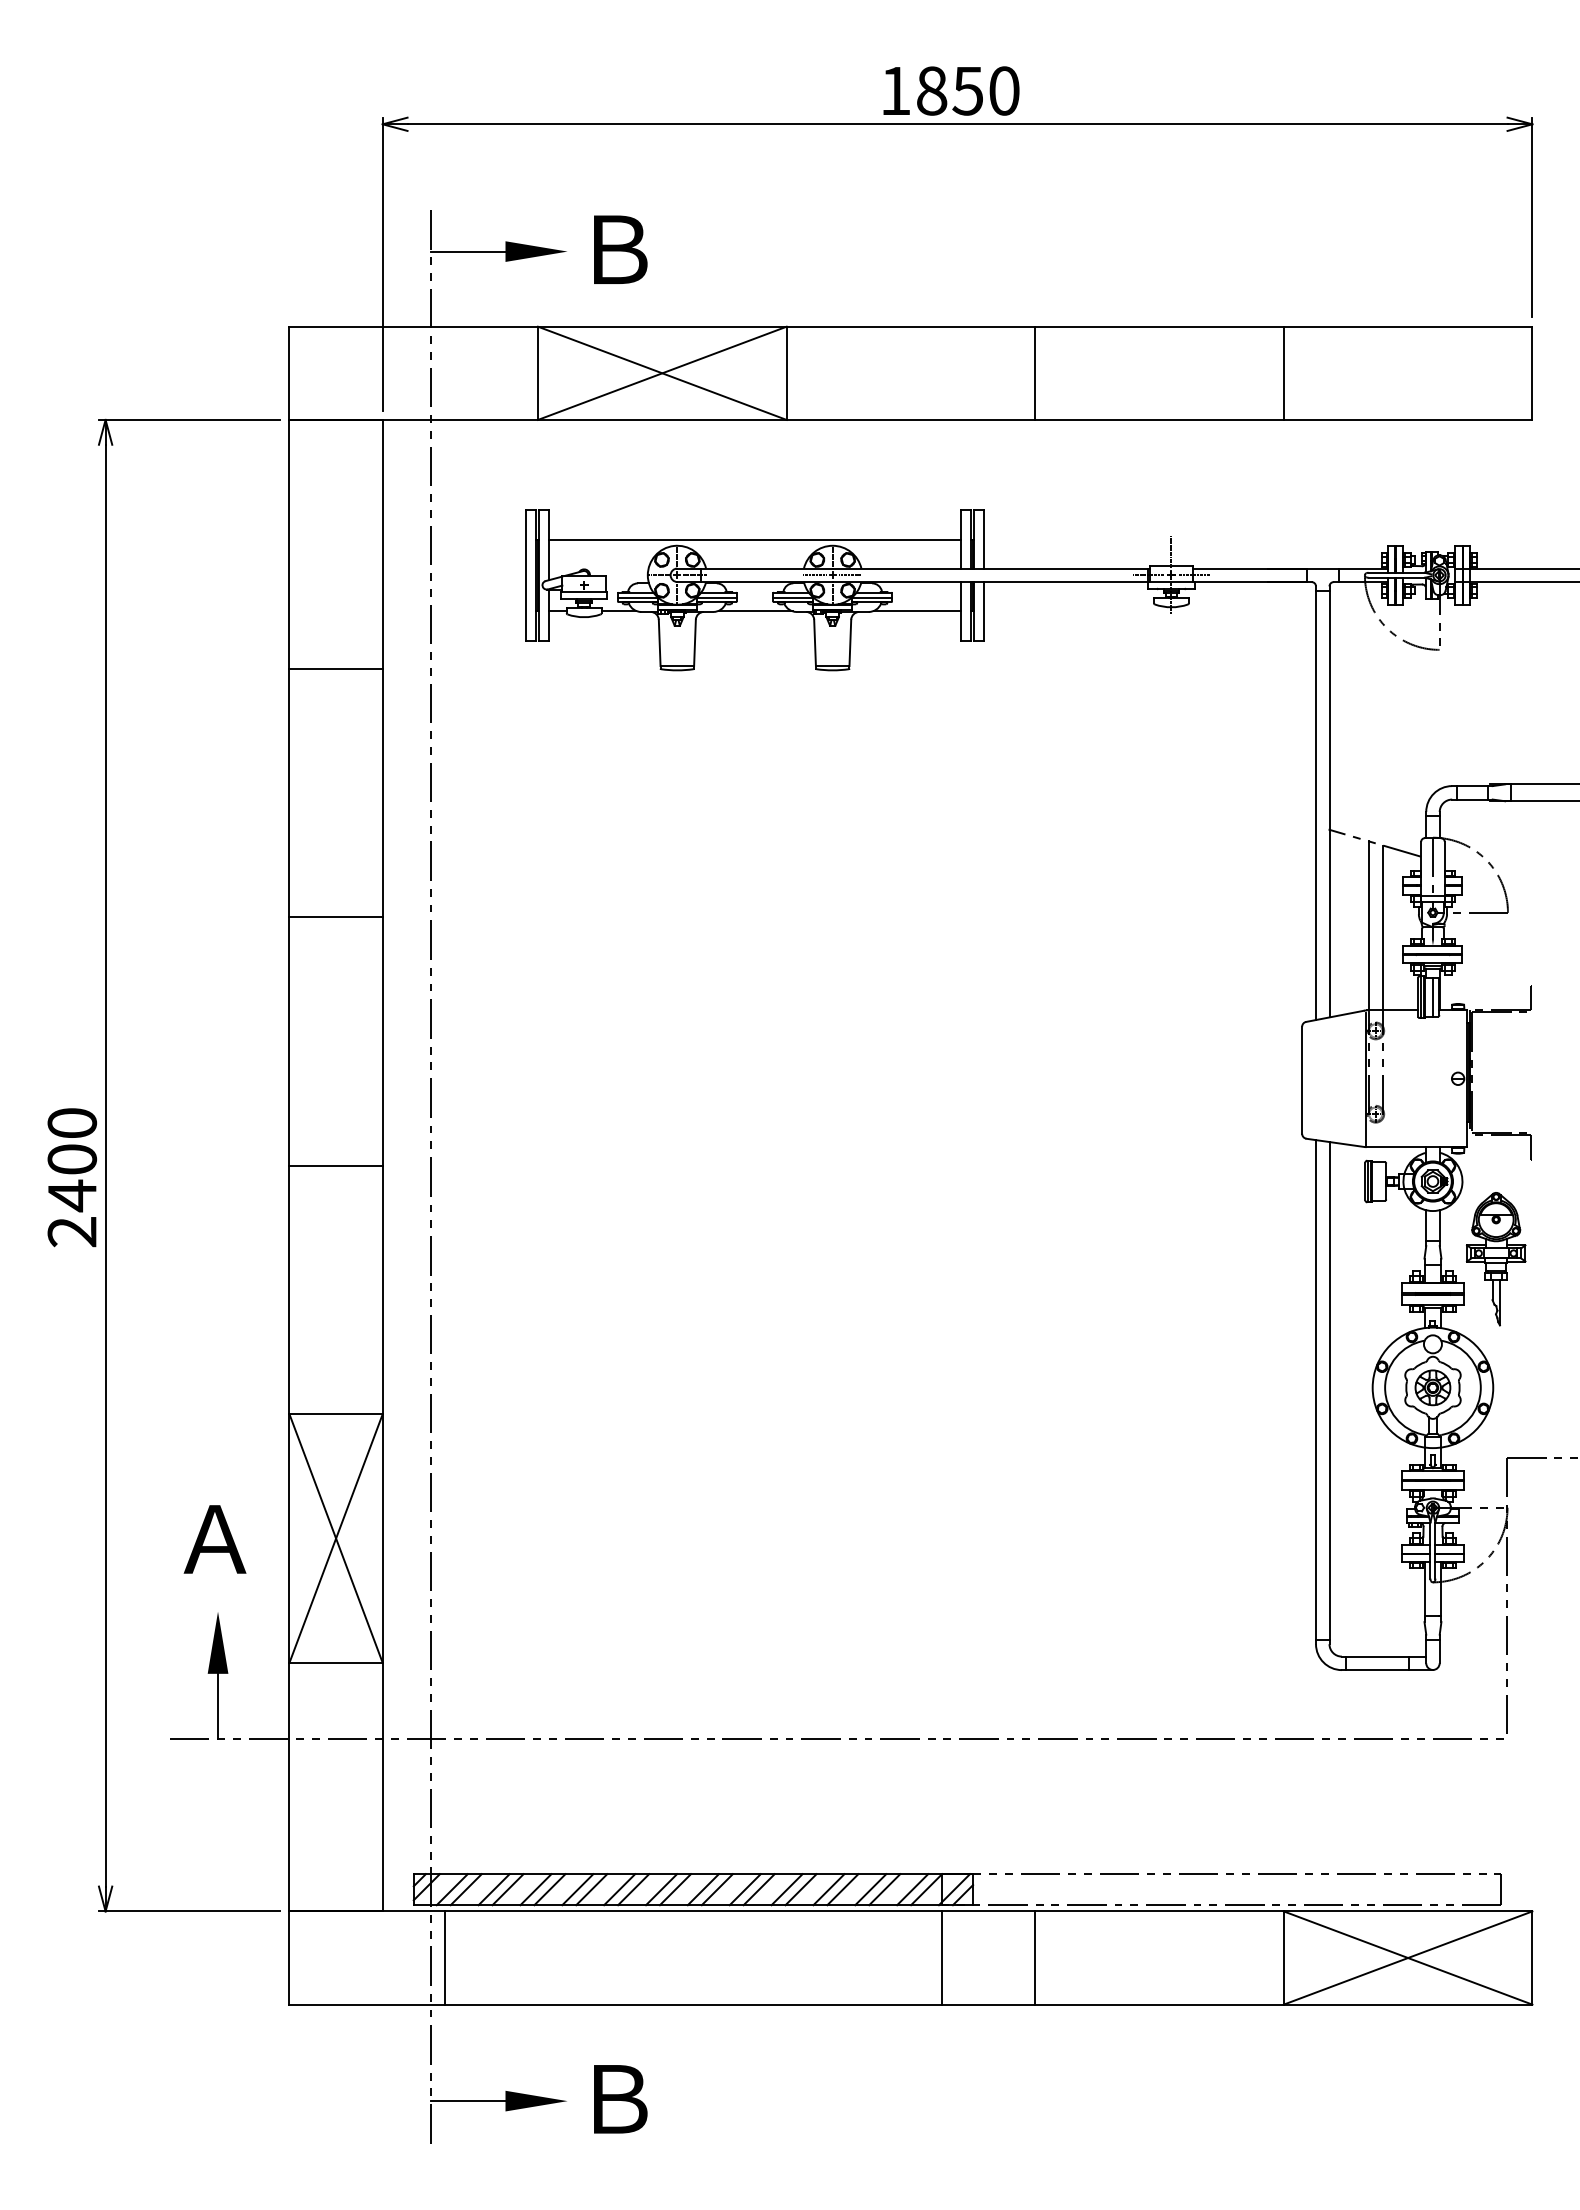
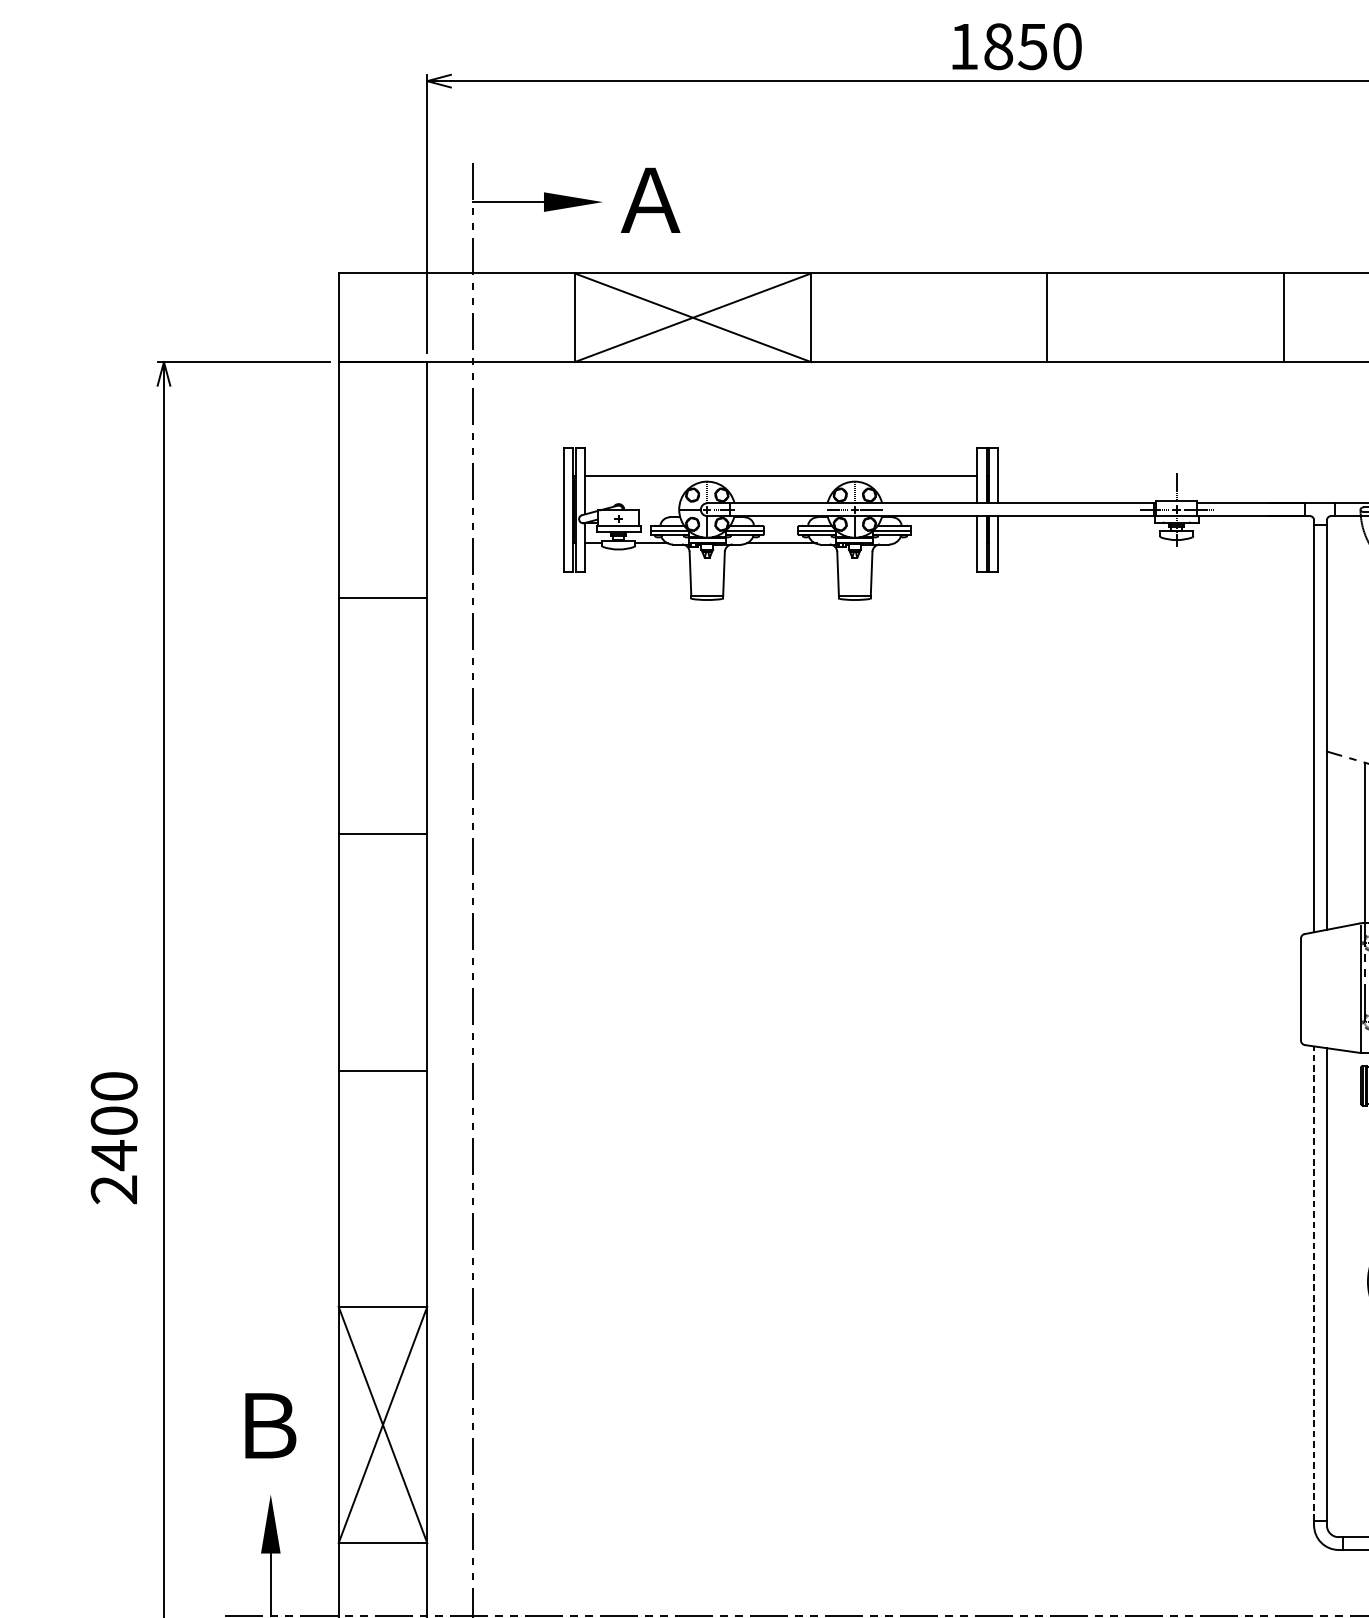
text: (951, 90) -> (1017, 46), moved
text: (617, 249) -> (650, 200), Ｂ -> Ａ
line: (917, 610) -> (935, 543), removed
text: (72, 1177) -> (114, 1137), moved
line: (1316, 1389) -> (1314, 1283), solid -> dashed
text: (214, 1539) -> (267, 1425), Ａ -> Ｂ

